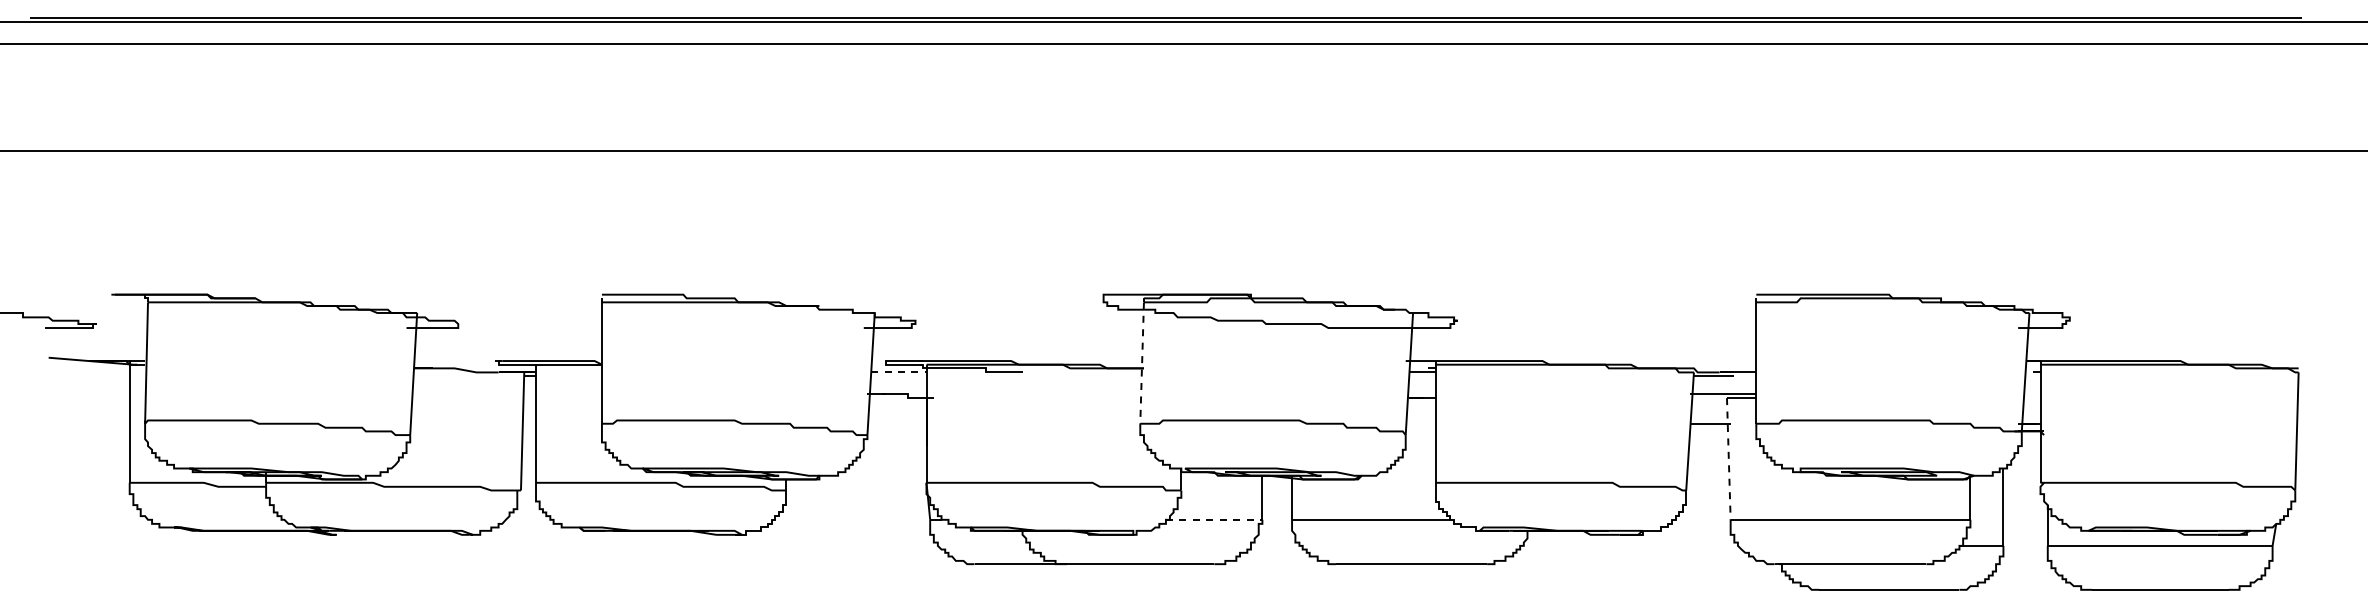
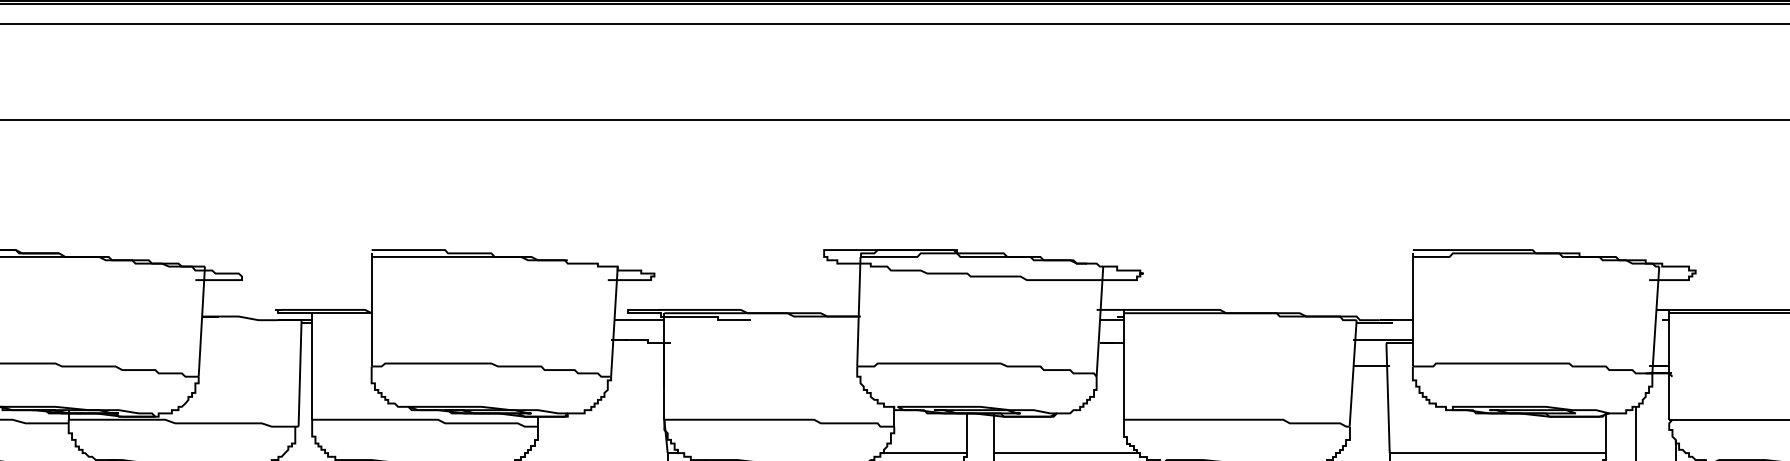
line: (1142, 363) -> (859, 312), dashed -> solid
line: (898, 372) -> (639, 320), dashed -> solid
line: (1728, 458) -> (1387, 397), dashed -> solid
line: (1214, 519) -> (924, 452), dashed -> solid

